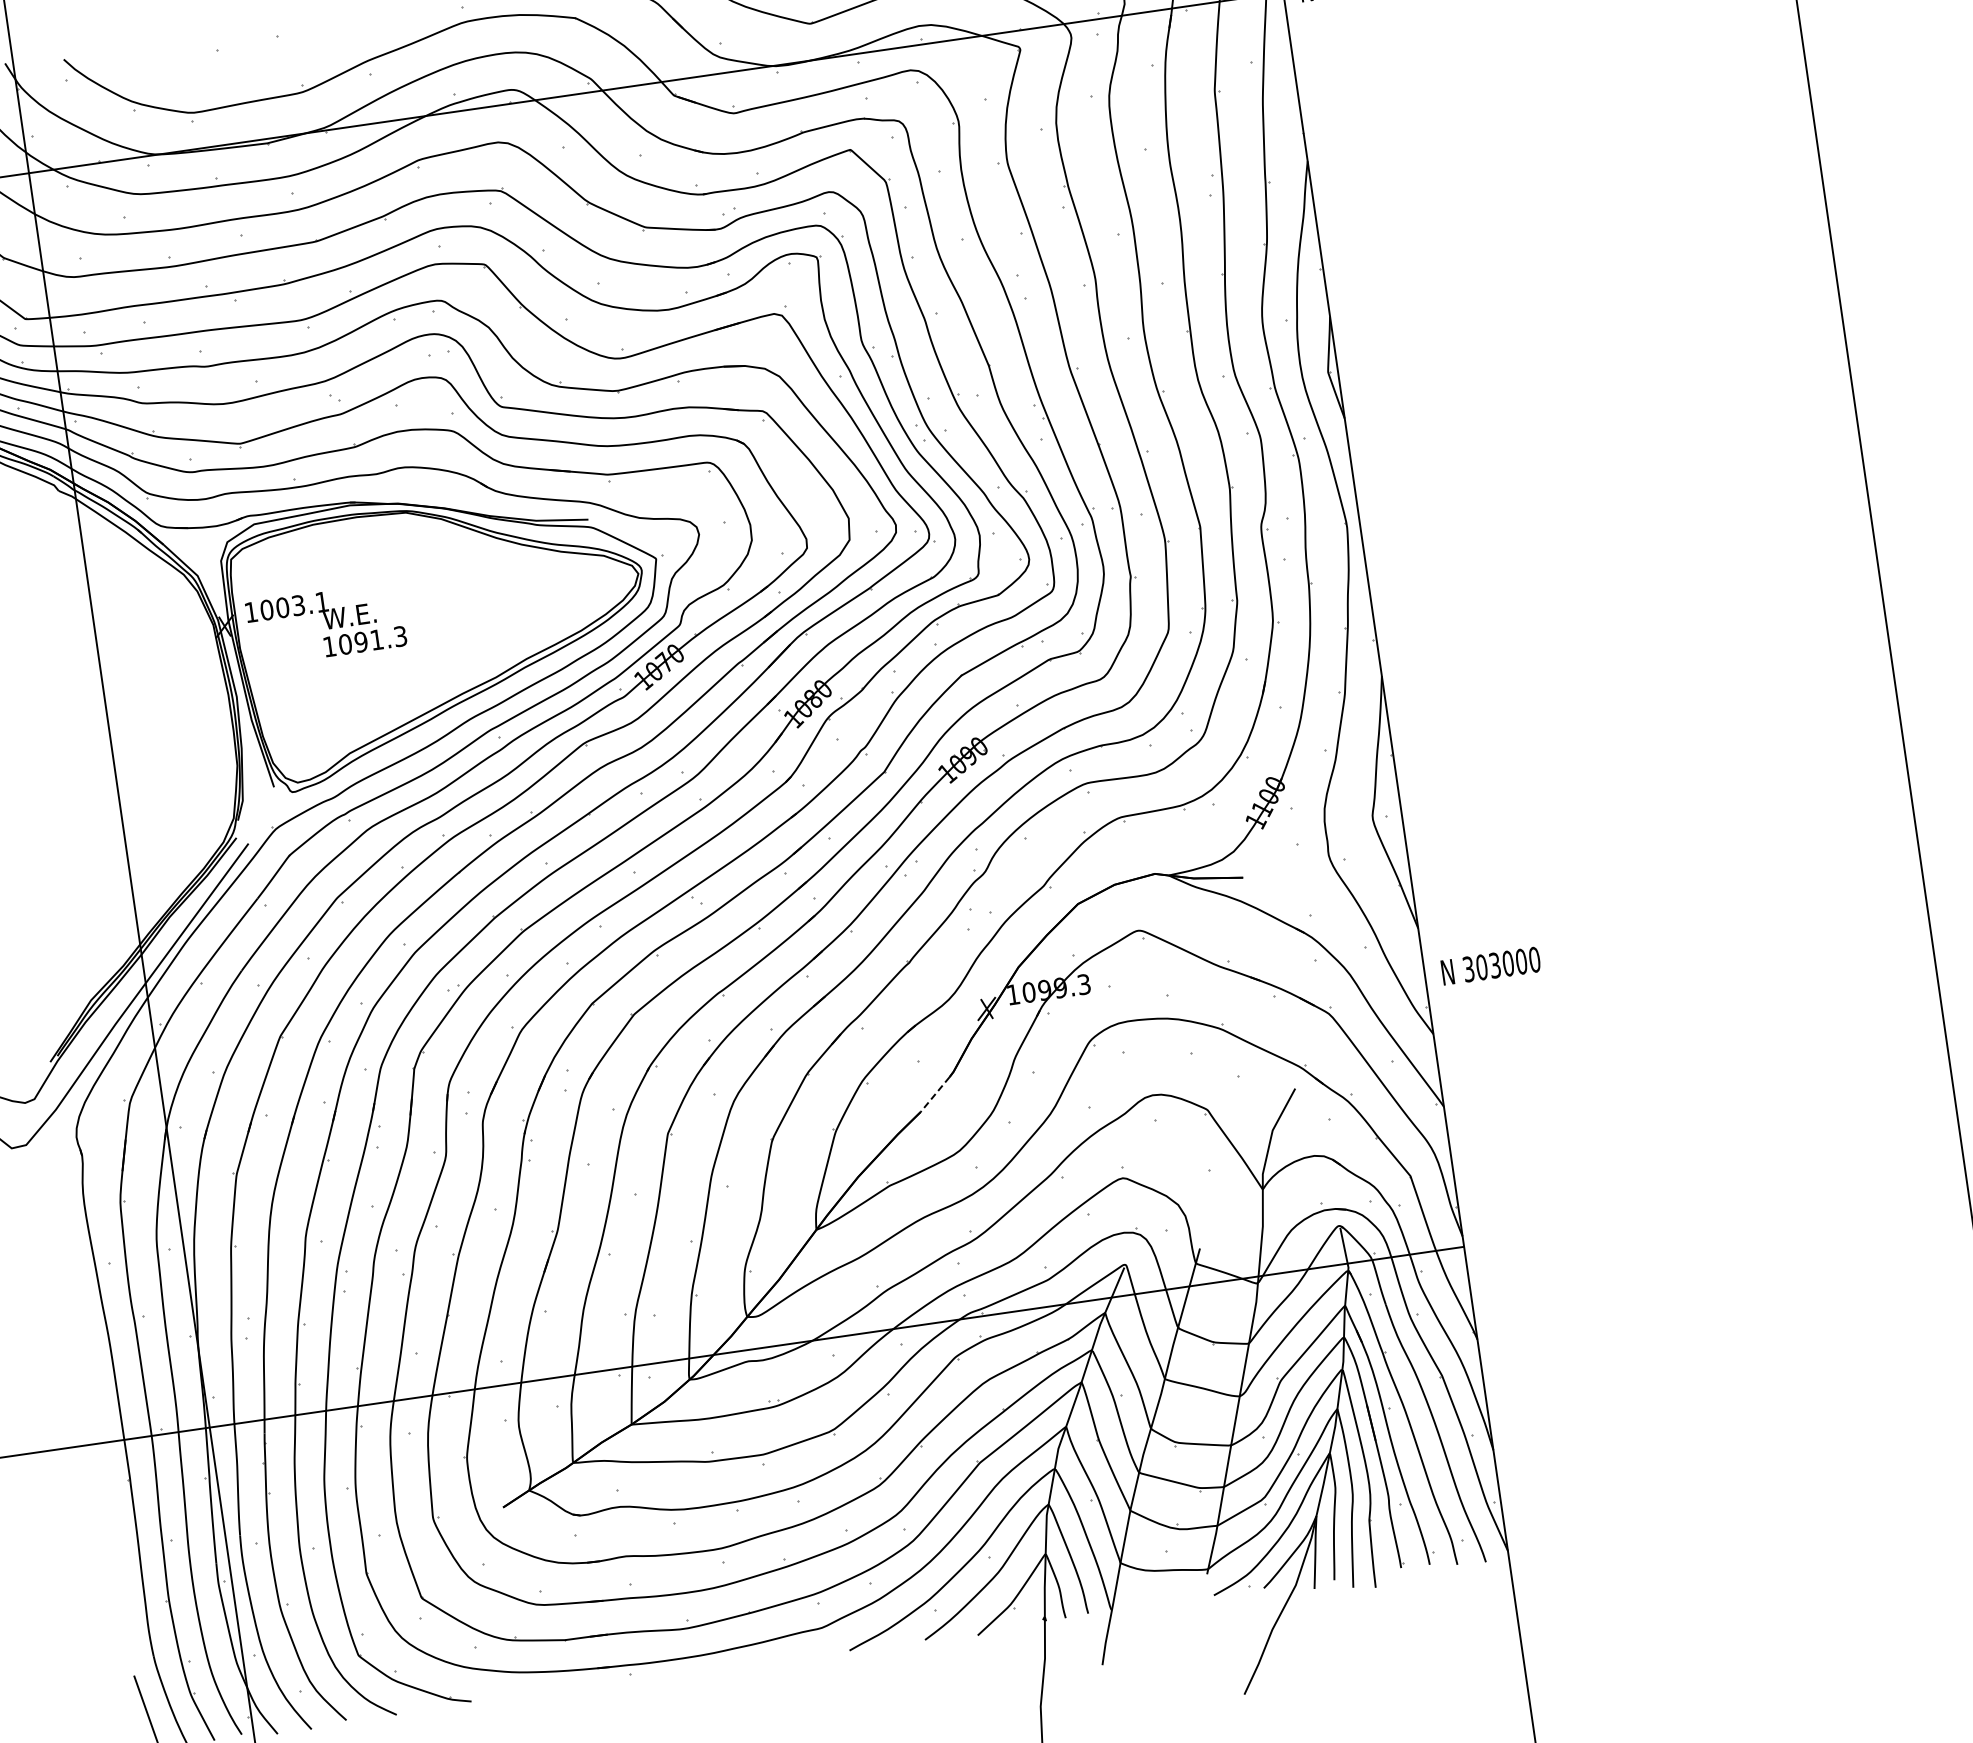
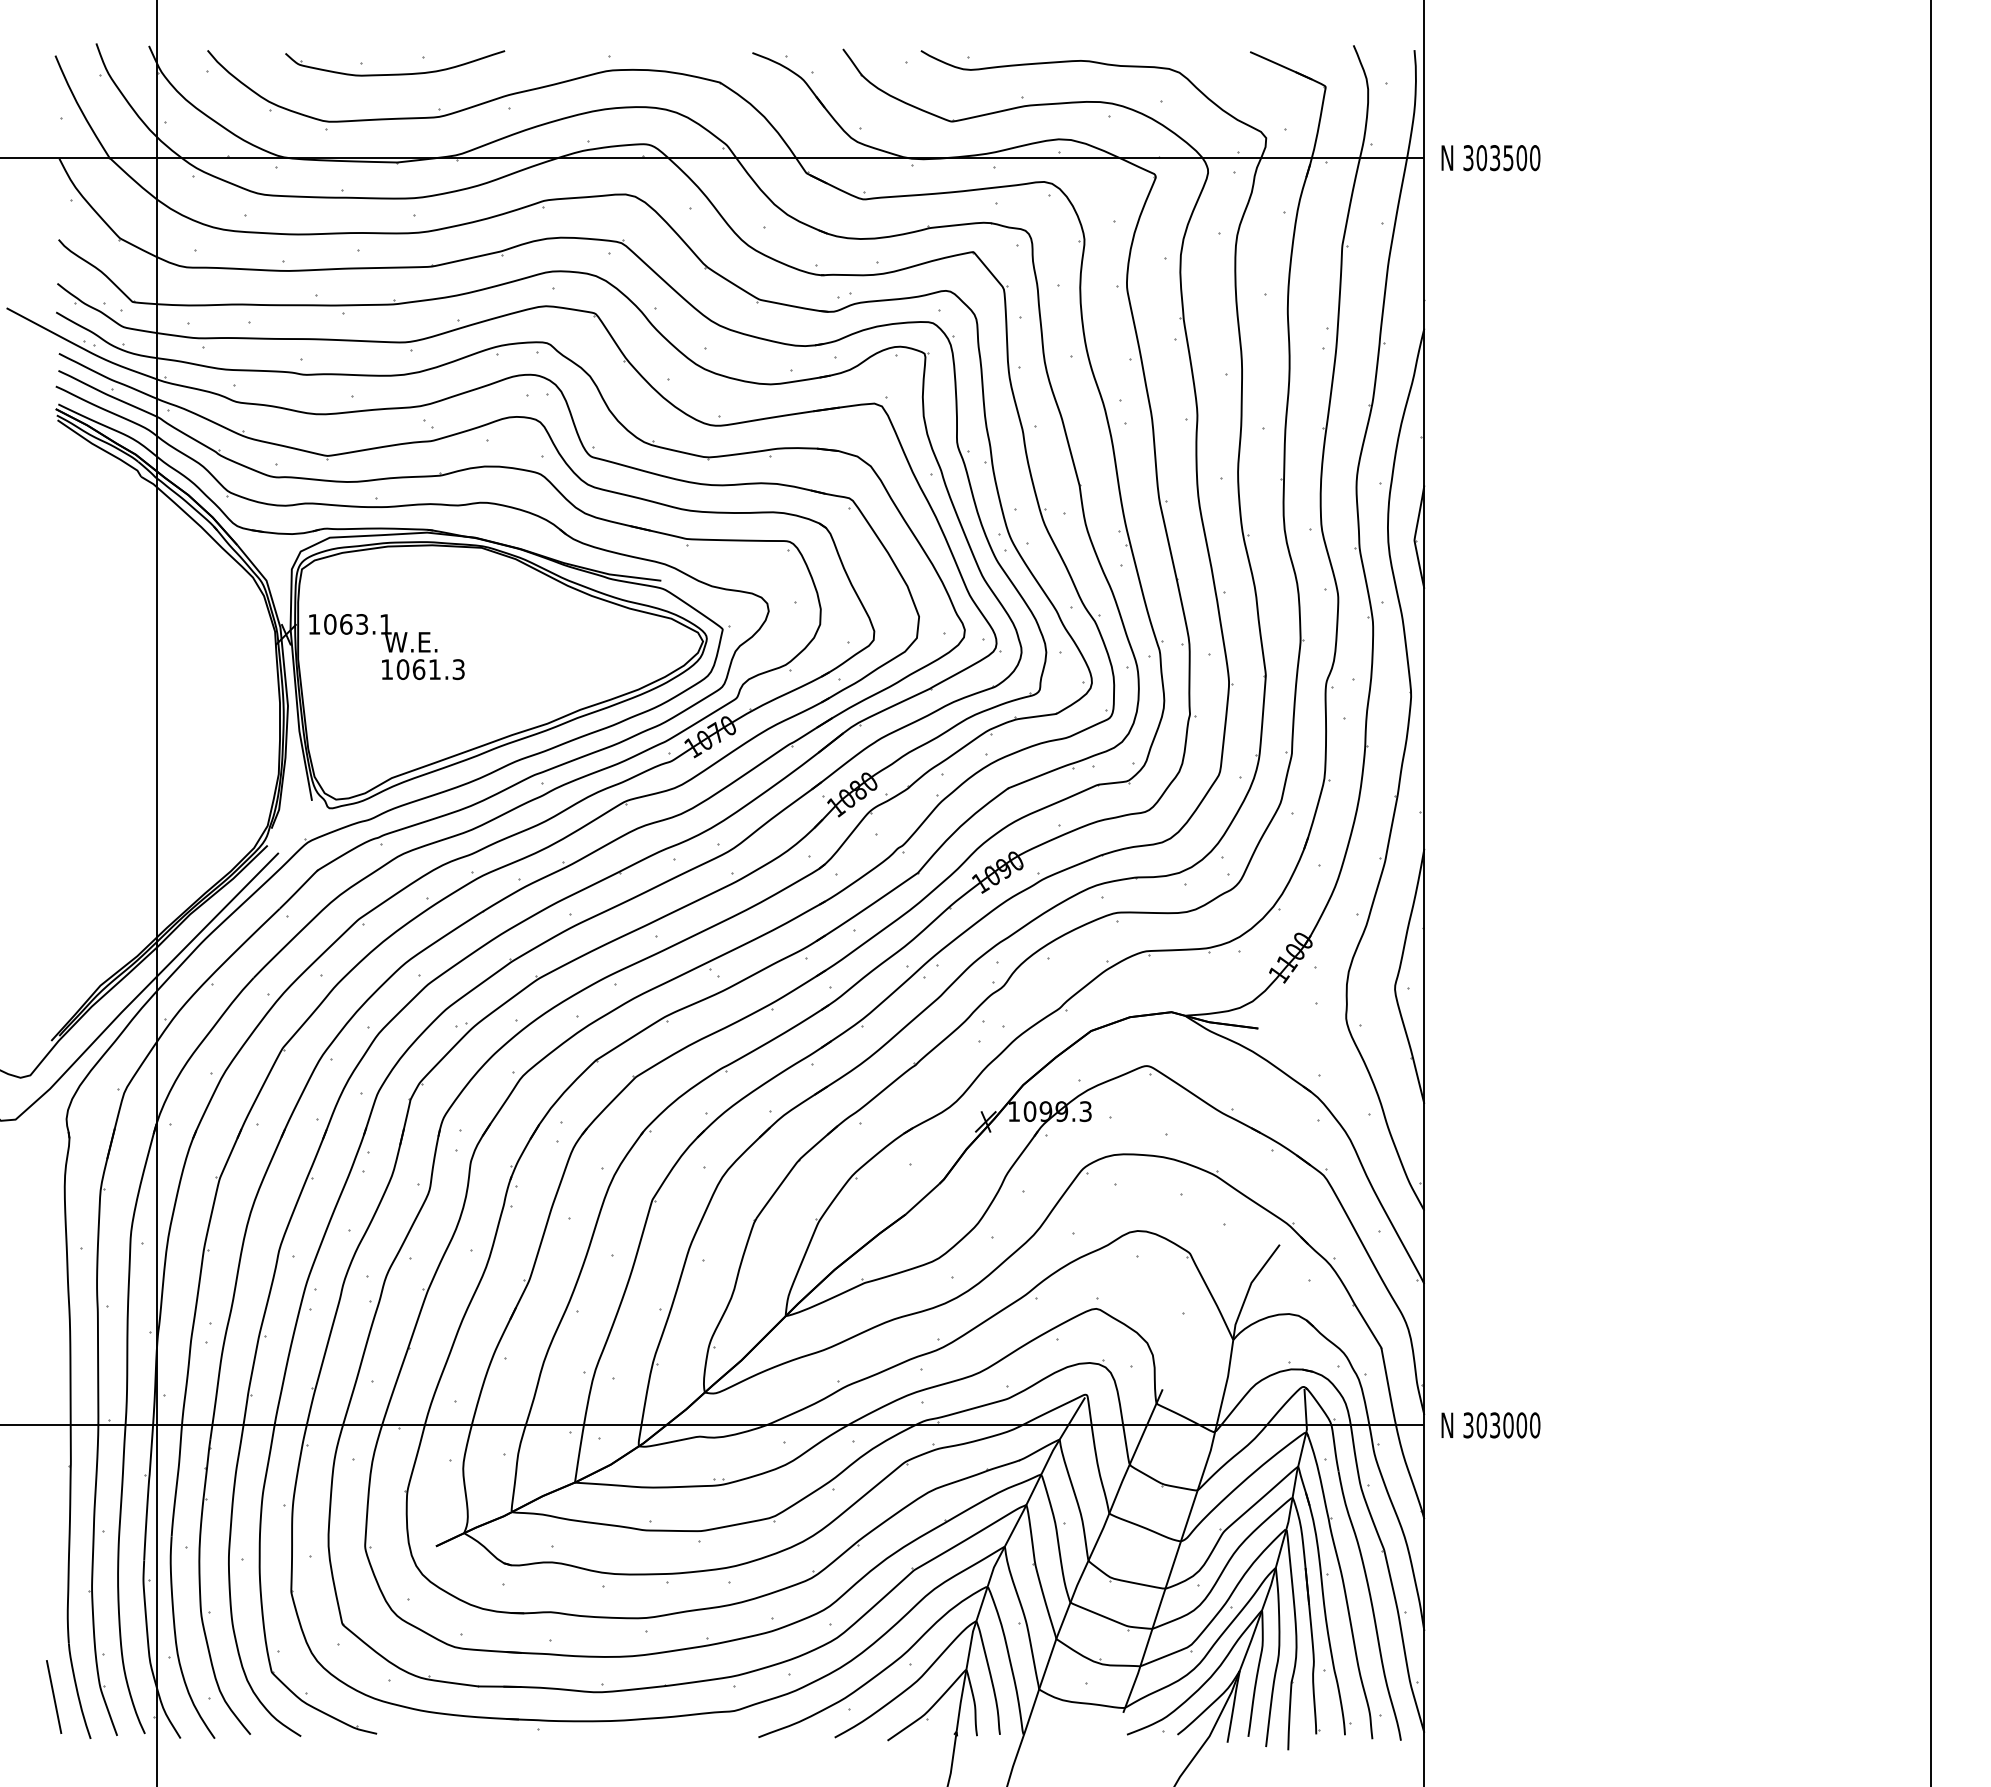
part: (252, 55) -> (395, 73), added
text: (283, 607) -> (346, 624), 1003.1 -> 1063.1
text: (360, 642) -> (418, 669), 1091.3 -> 1061.3
text: (1490, 966) -> (1490, 1425), moved
line: (935, 1094) -> (922, 1199), dashed -> solid

